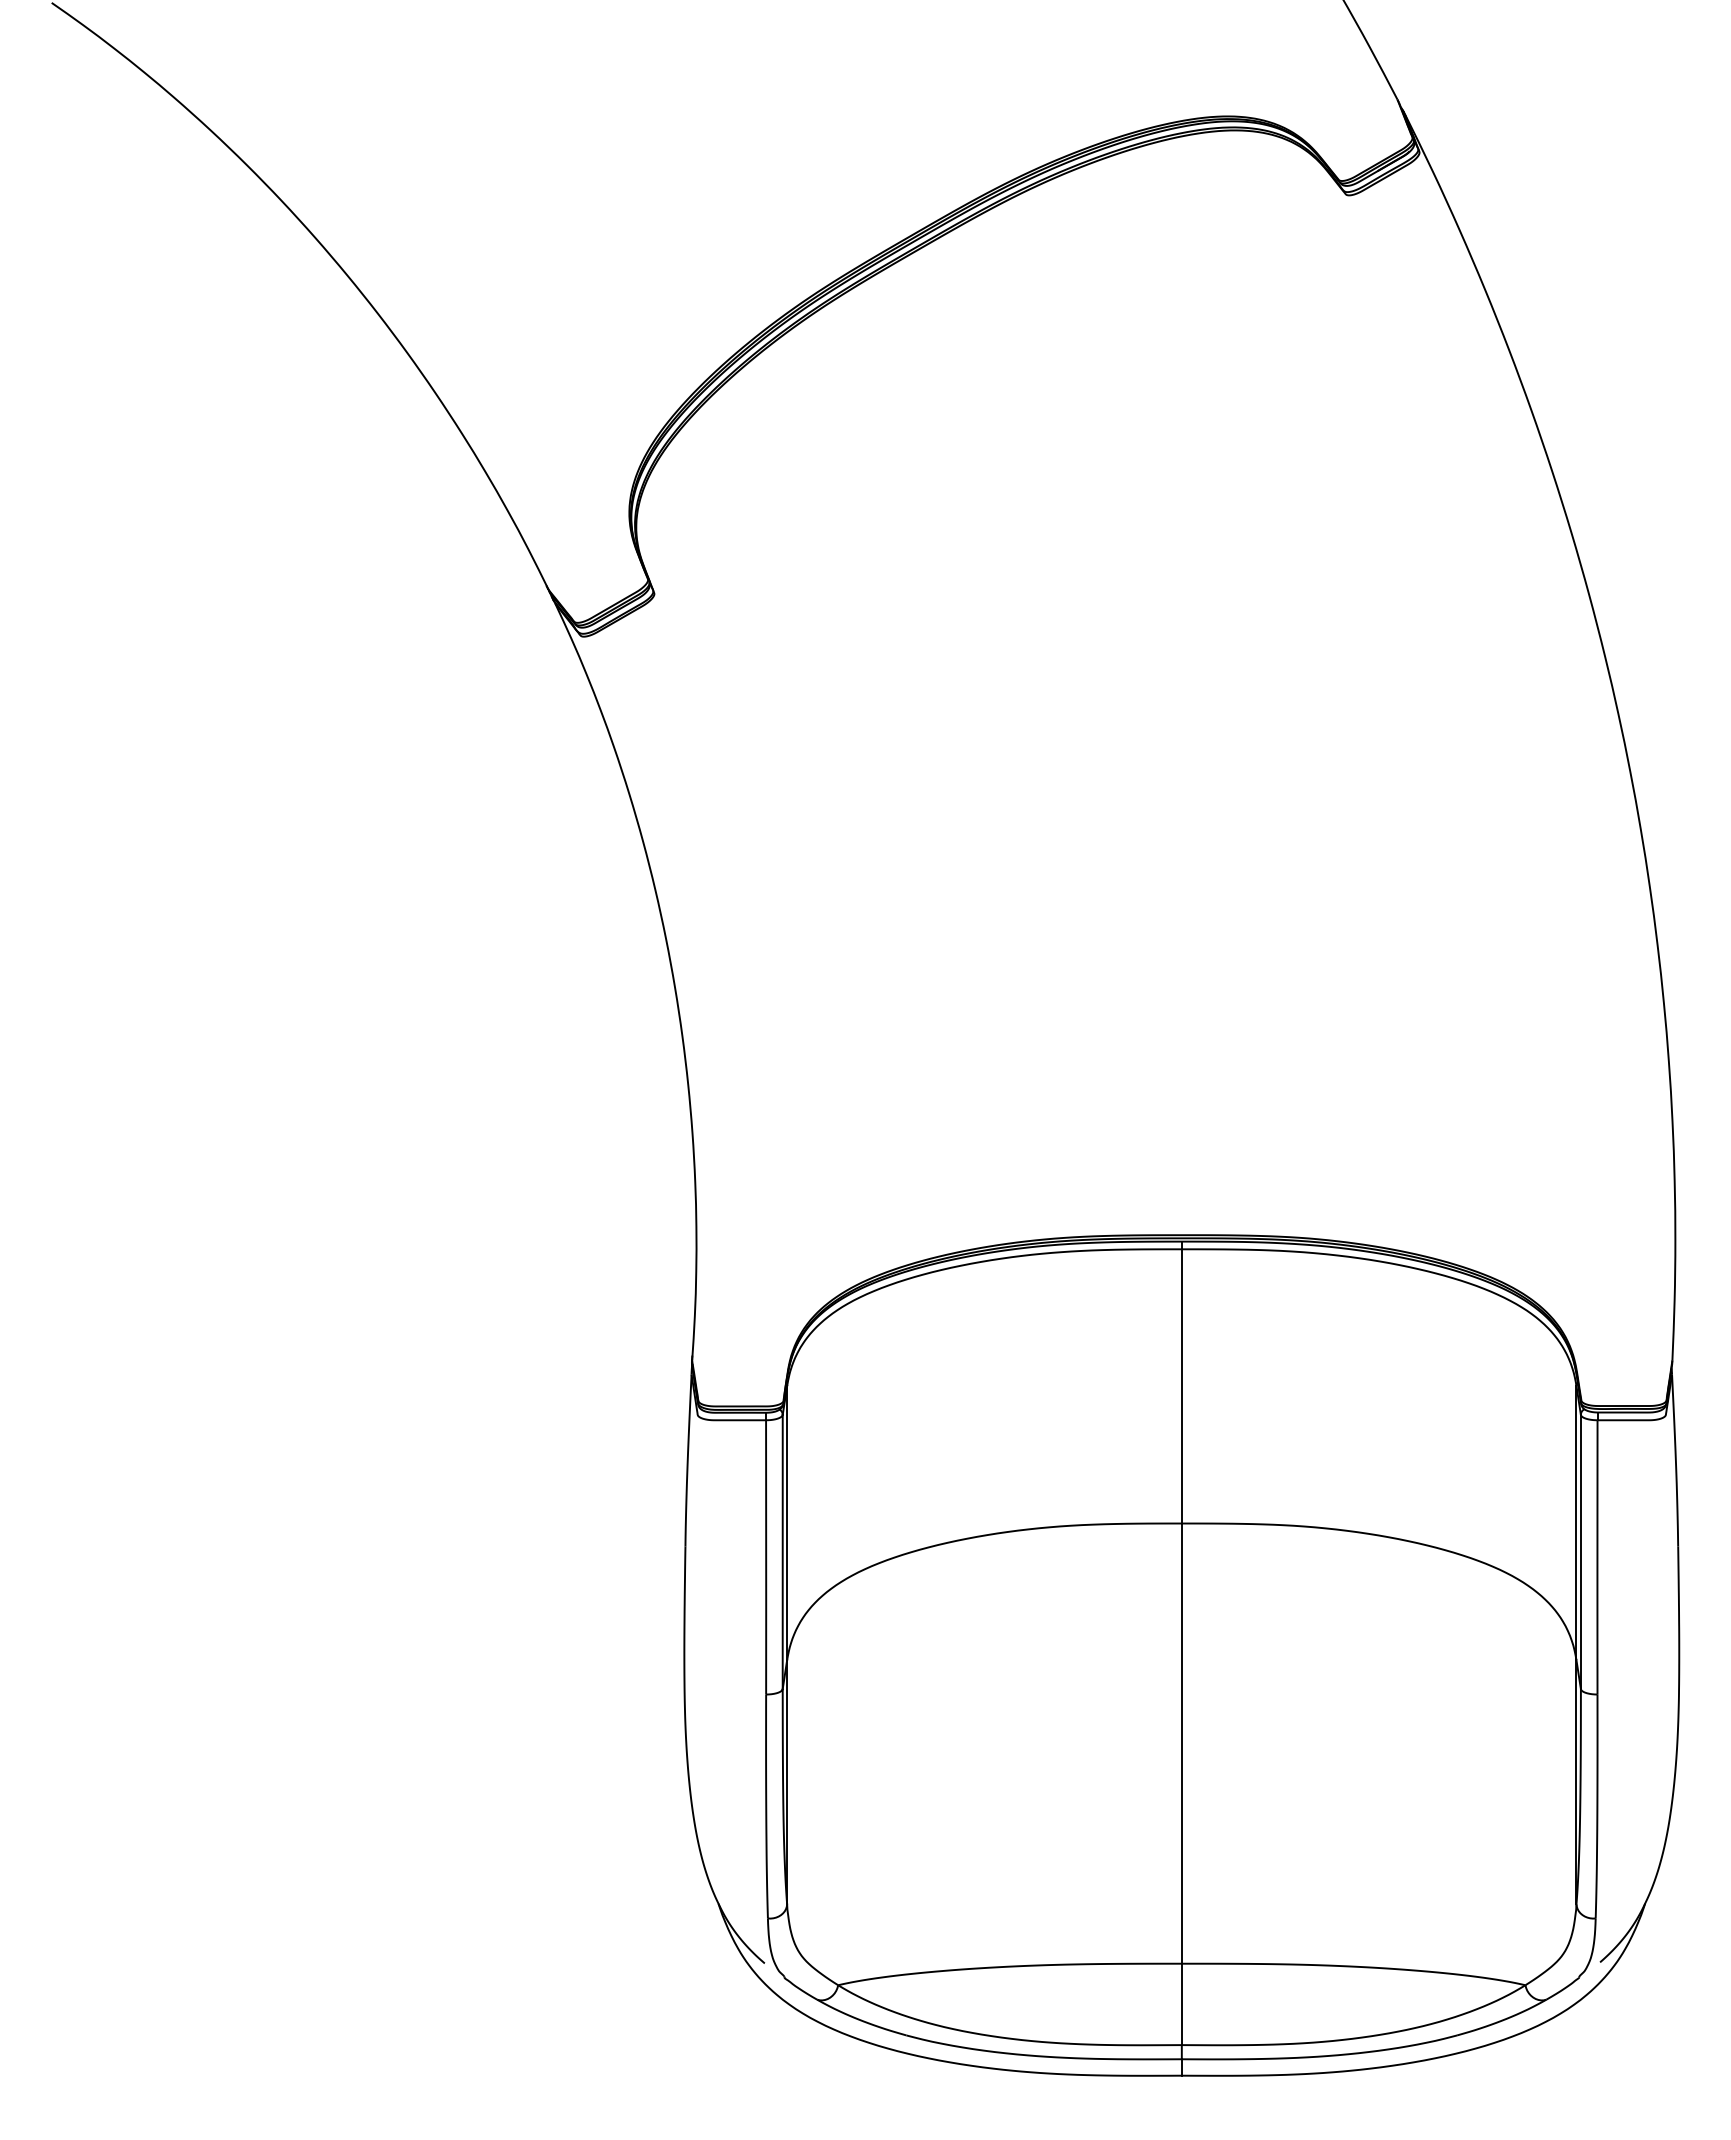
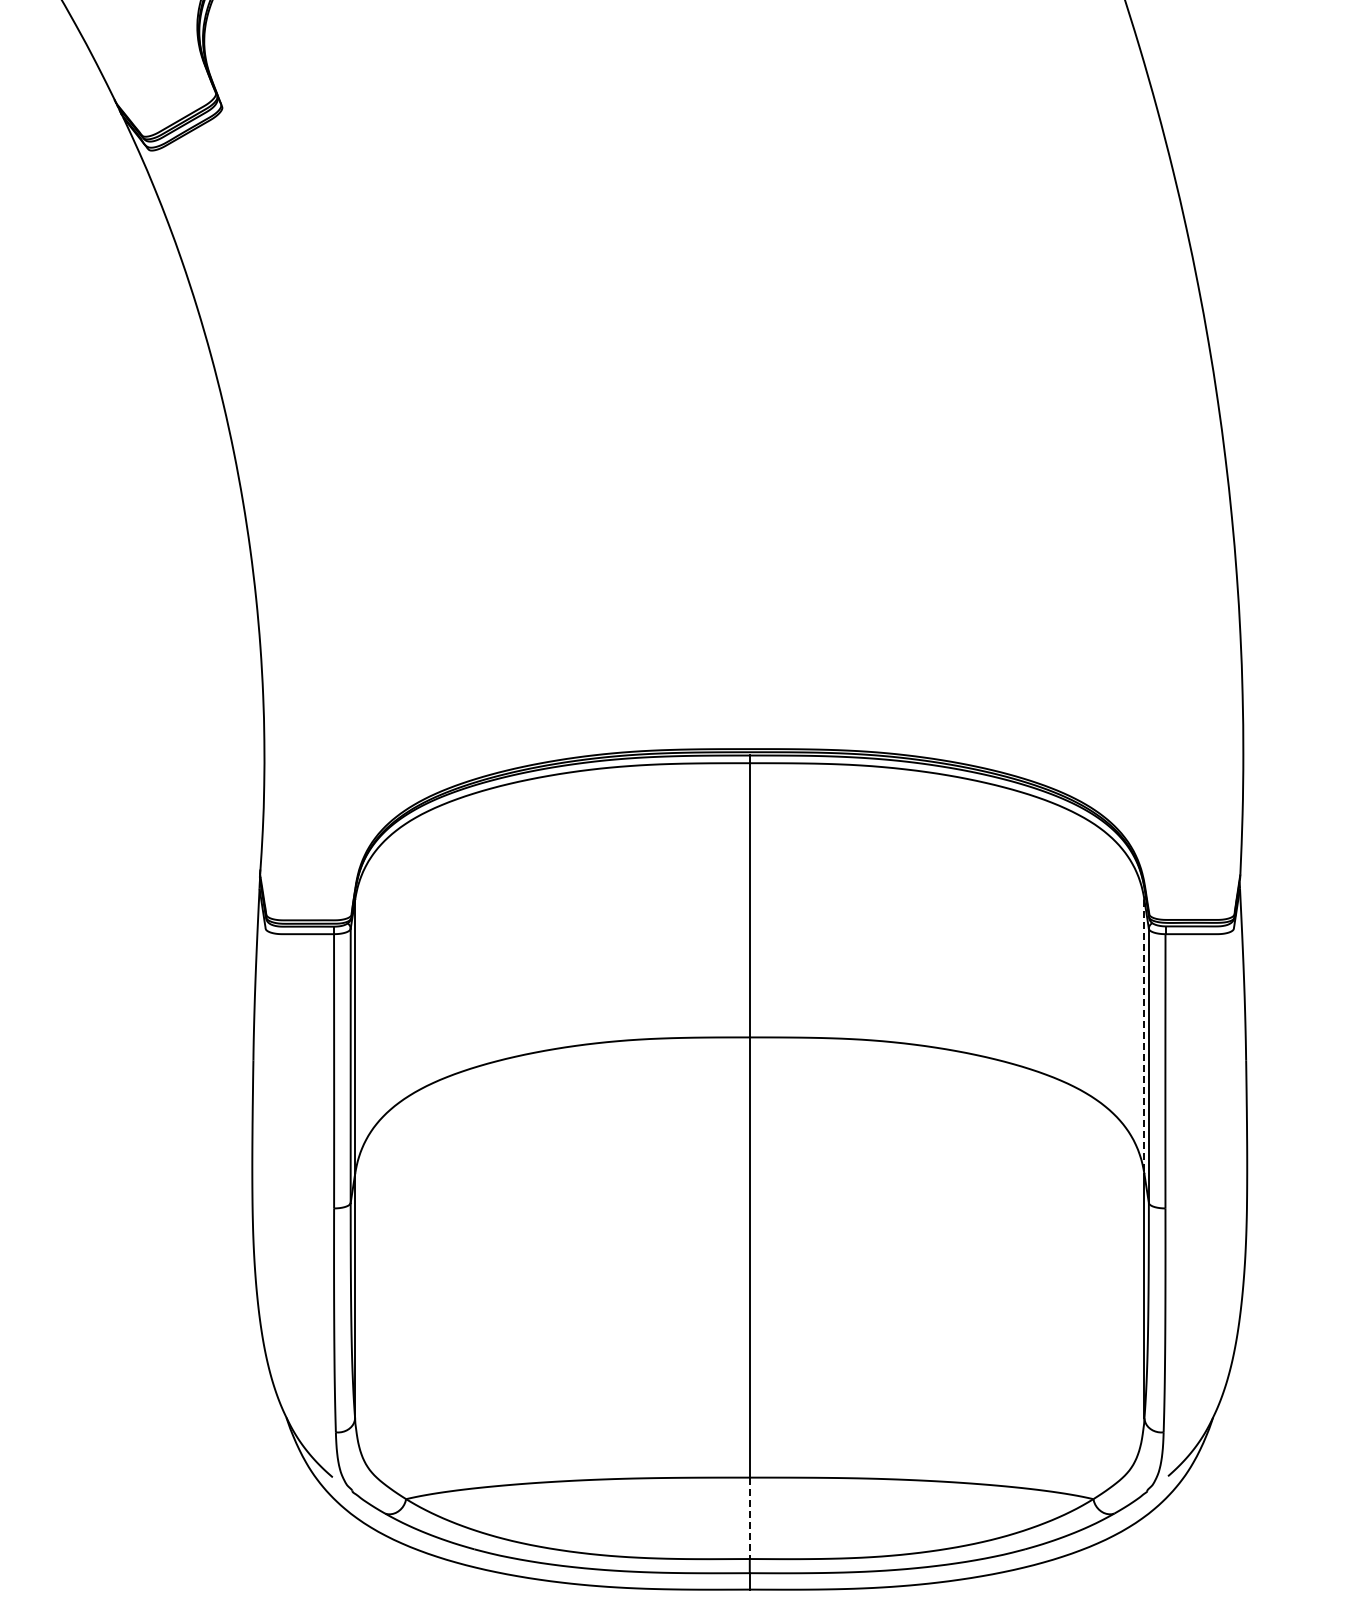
line: (1576, 1523) -> (1144, 1037), solid -> dashed
line: (1181, 2004) -> (749, 1518), solid -> dashed

